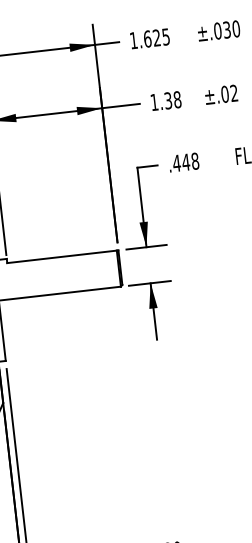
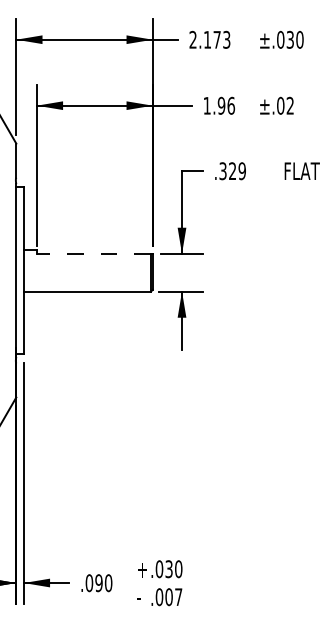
text: (149, 38) -> (209, 39), 1.625 -> 2.173
text: (172, 99) -> (226, 105), 1.38 -> 1.96
text: (185, 162) -> (232, 171), .448 -> .329
line: (61, 256) -> (93, 253), solid -> dashed

